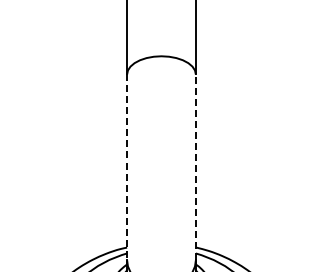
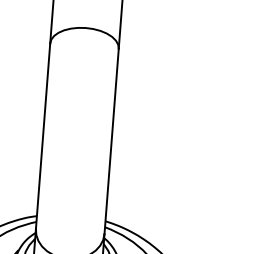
line: (127, 167) -> (43, 136), dashed -> solid
line: (195, 167) -> (111, 141), dashed -> solid

